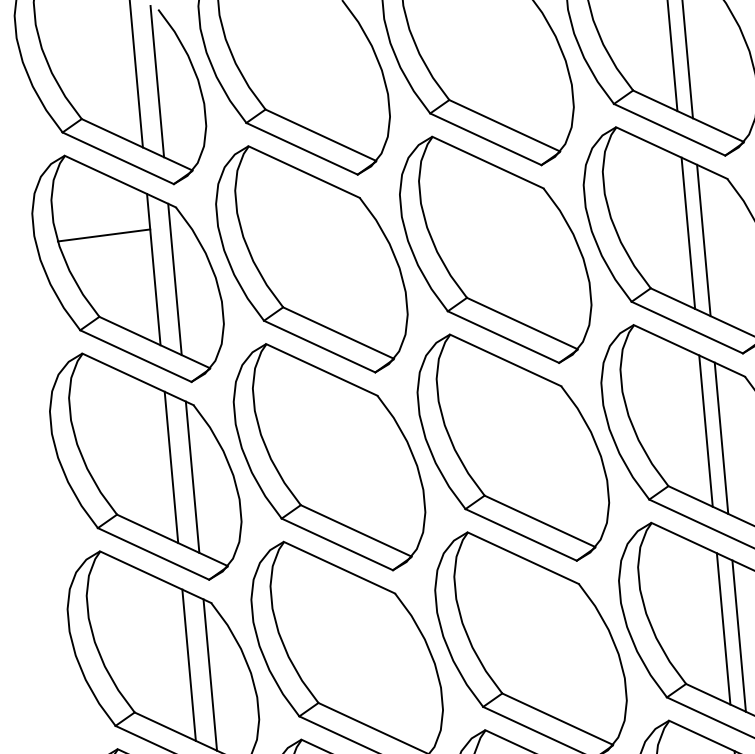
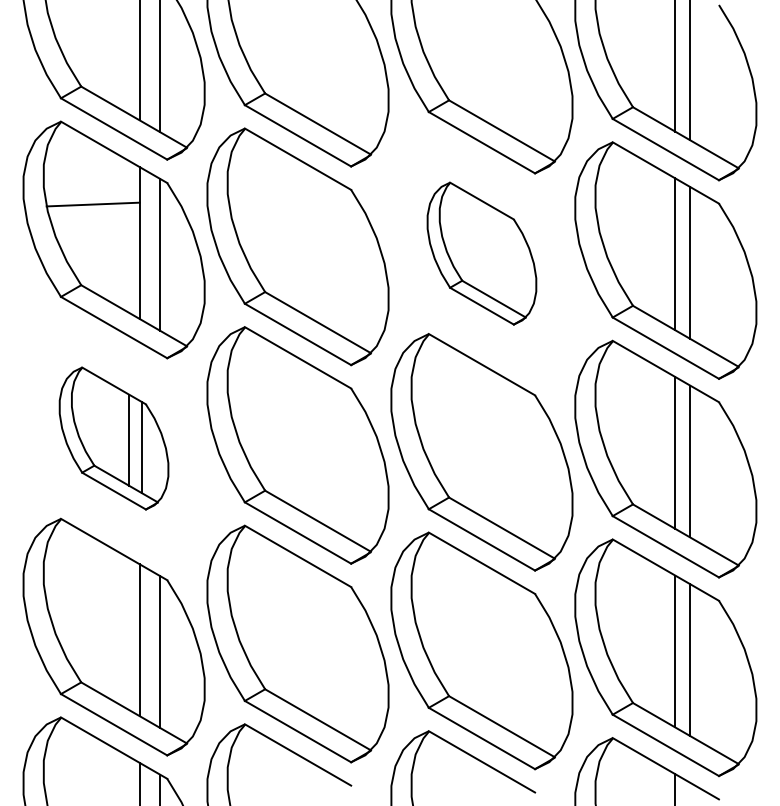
part: (495, 249) -> (481, 253), size x0.6
part: (145, 466) -> (113, 438), size x0.6

